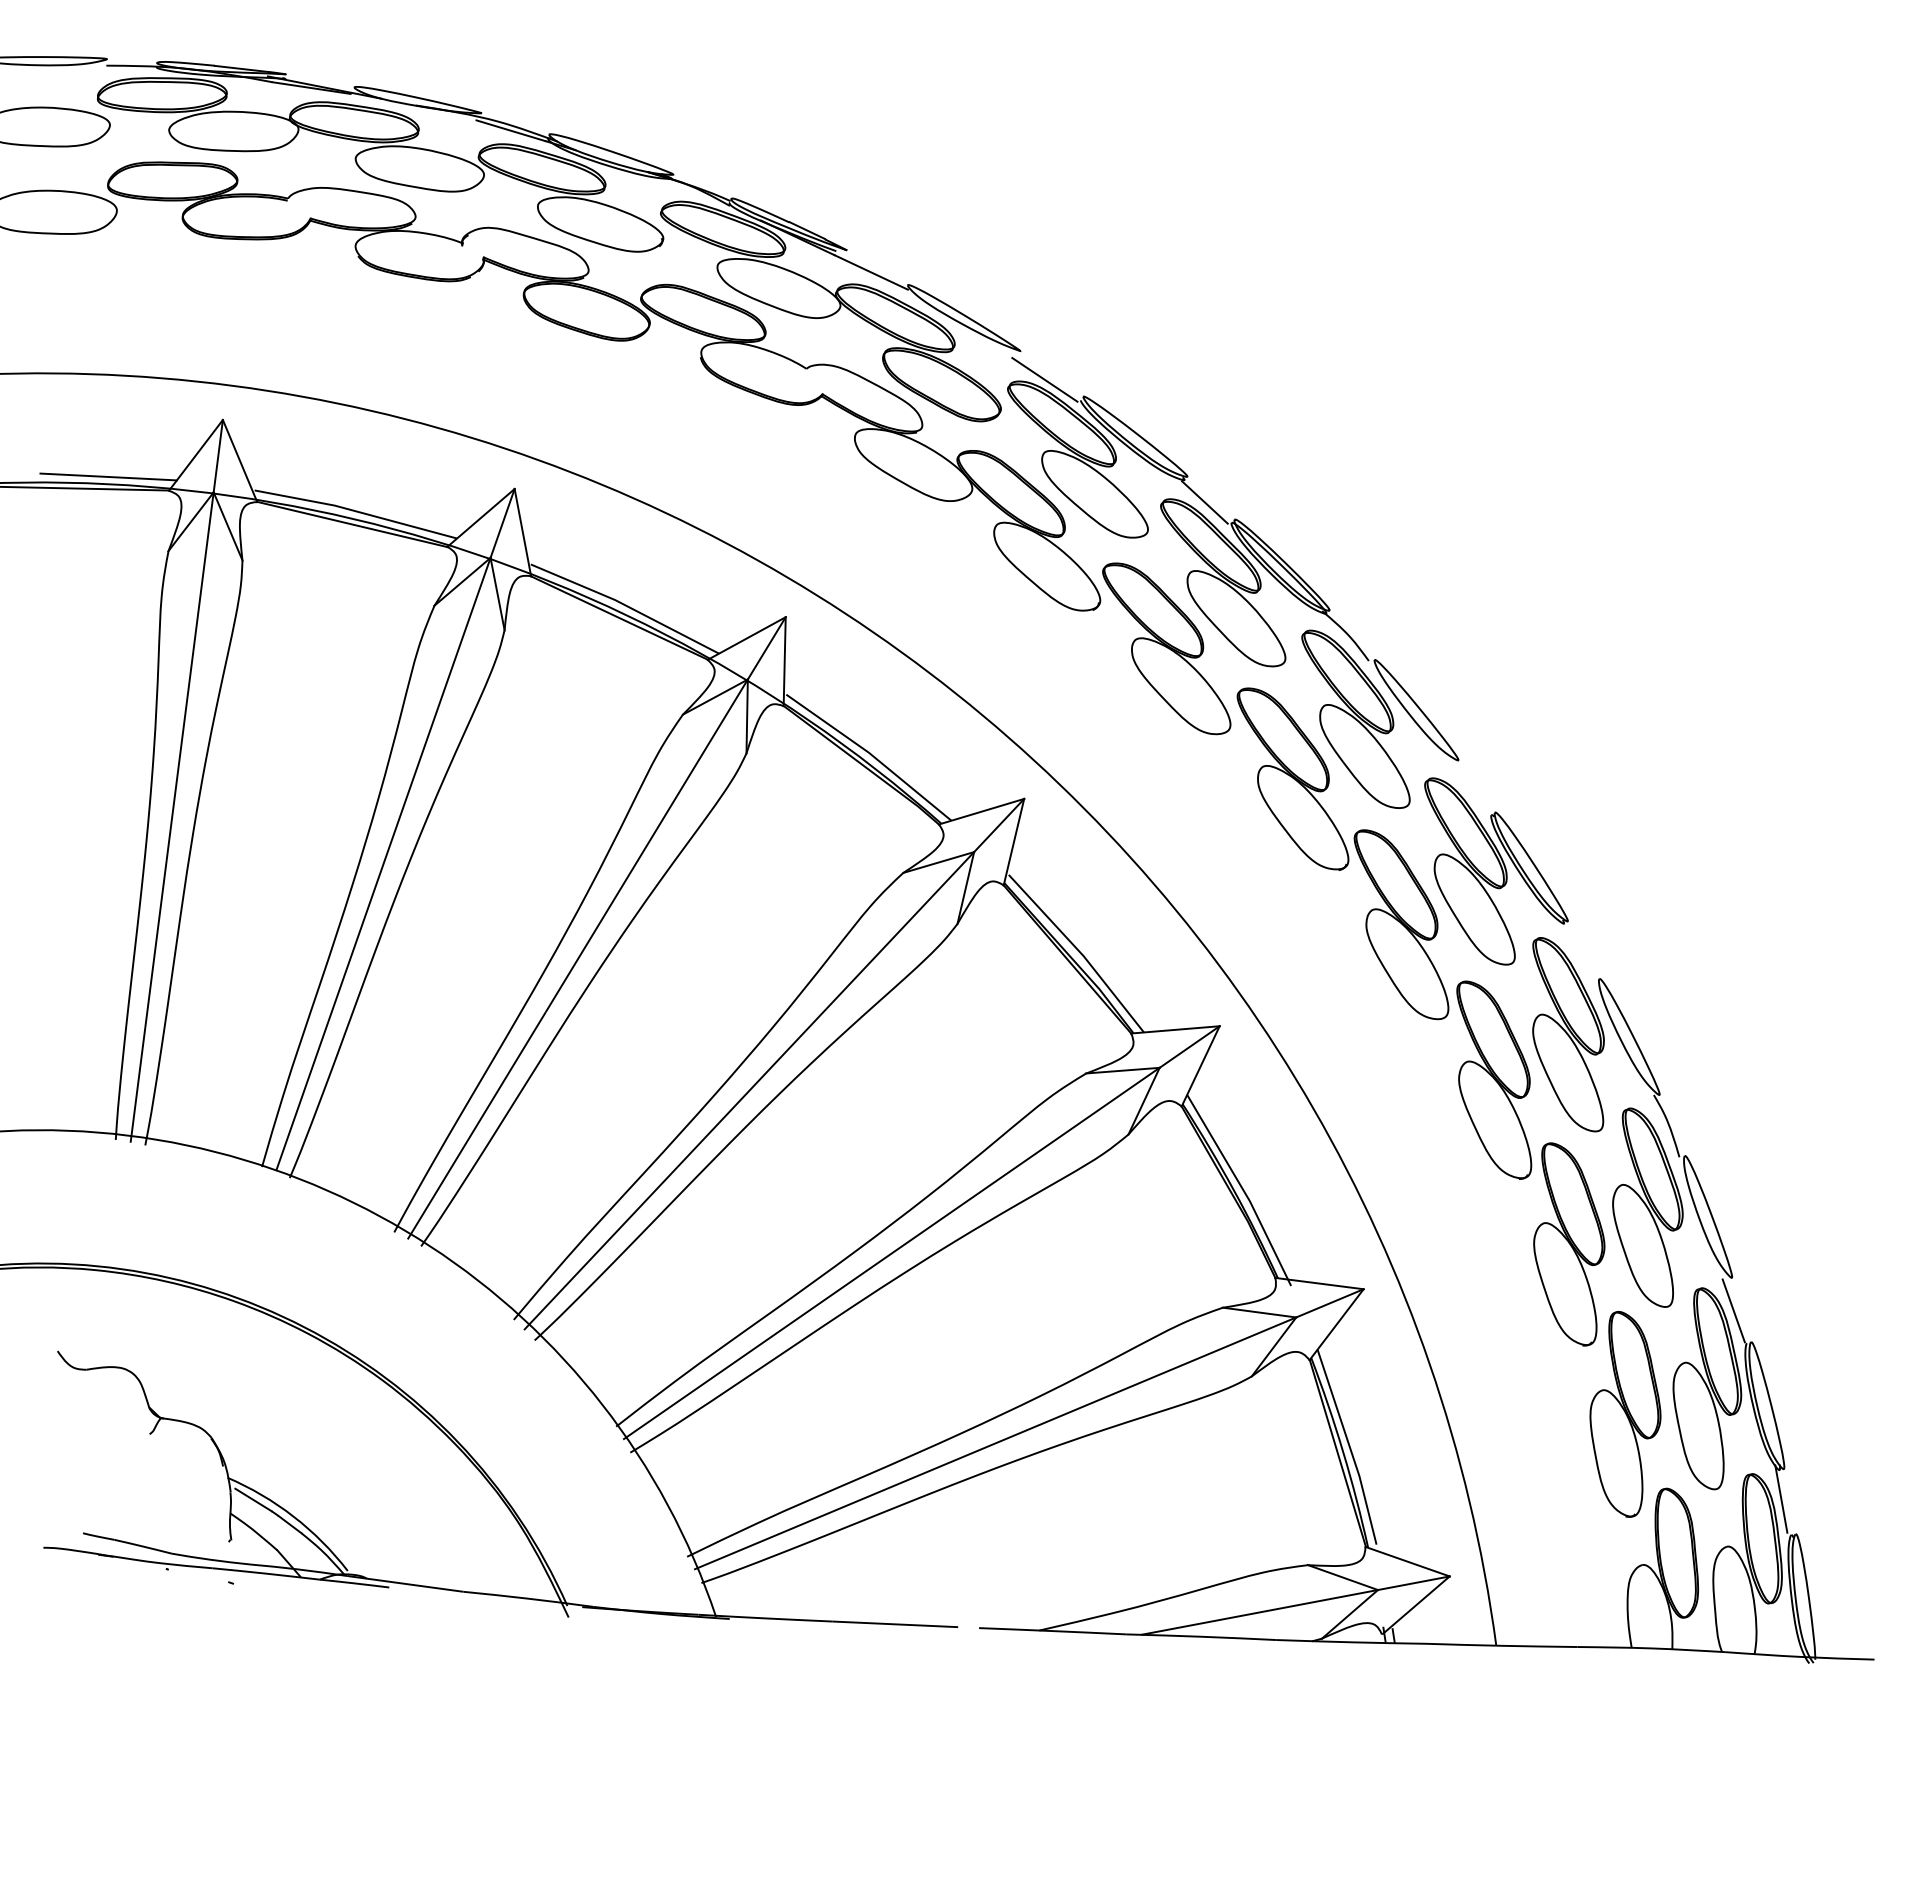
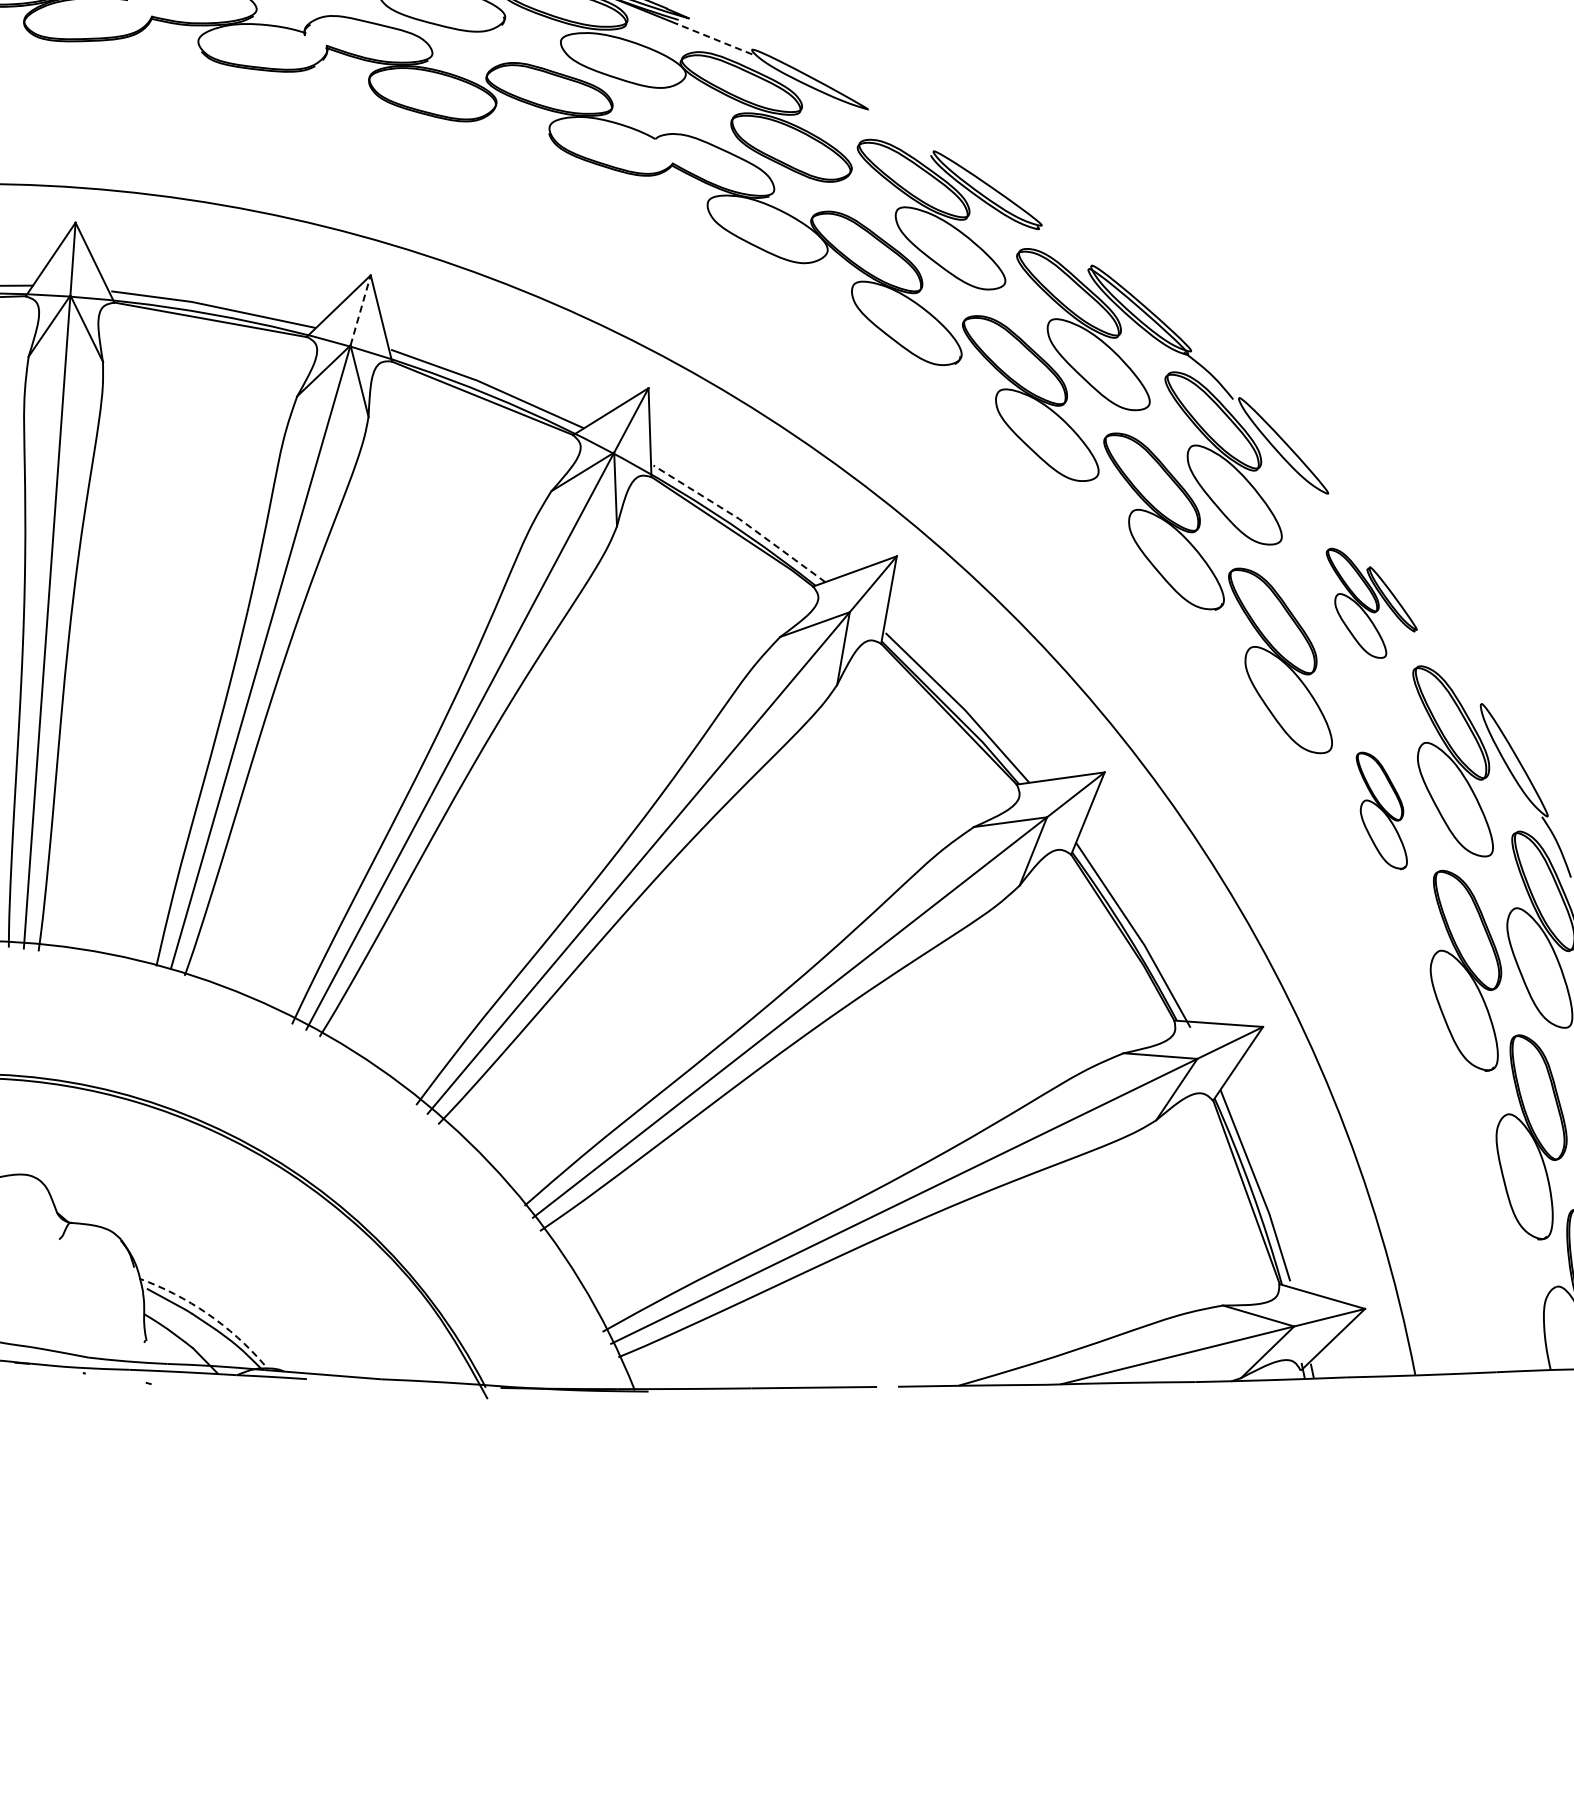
line: (871, 272) -> (714, 39), solid -> dashed
line: (1044, 379) -> (893, 136), removed
line: (1204, 502) -> (1060, 250), removed
line: (502, 522) -> (360, 309), solid -> dashed
line: (870, 753) -> (740, 519), solid -> dashed
part: (1496, 871) -> (1372, 602), size x0.6
part: (1494, 1079) -> (1382, 810), size x0.6
arc: (293, 1516) -> (207, 1313), solid -> dashed

